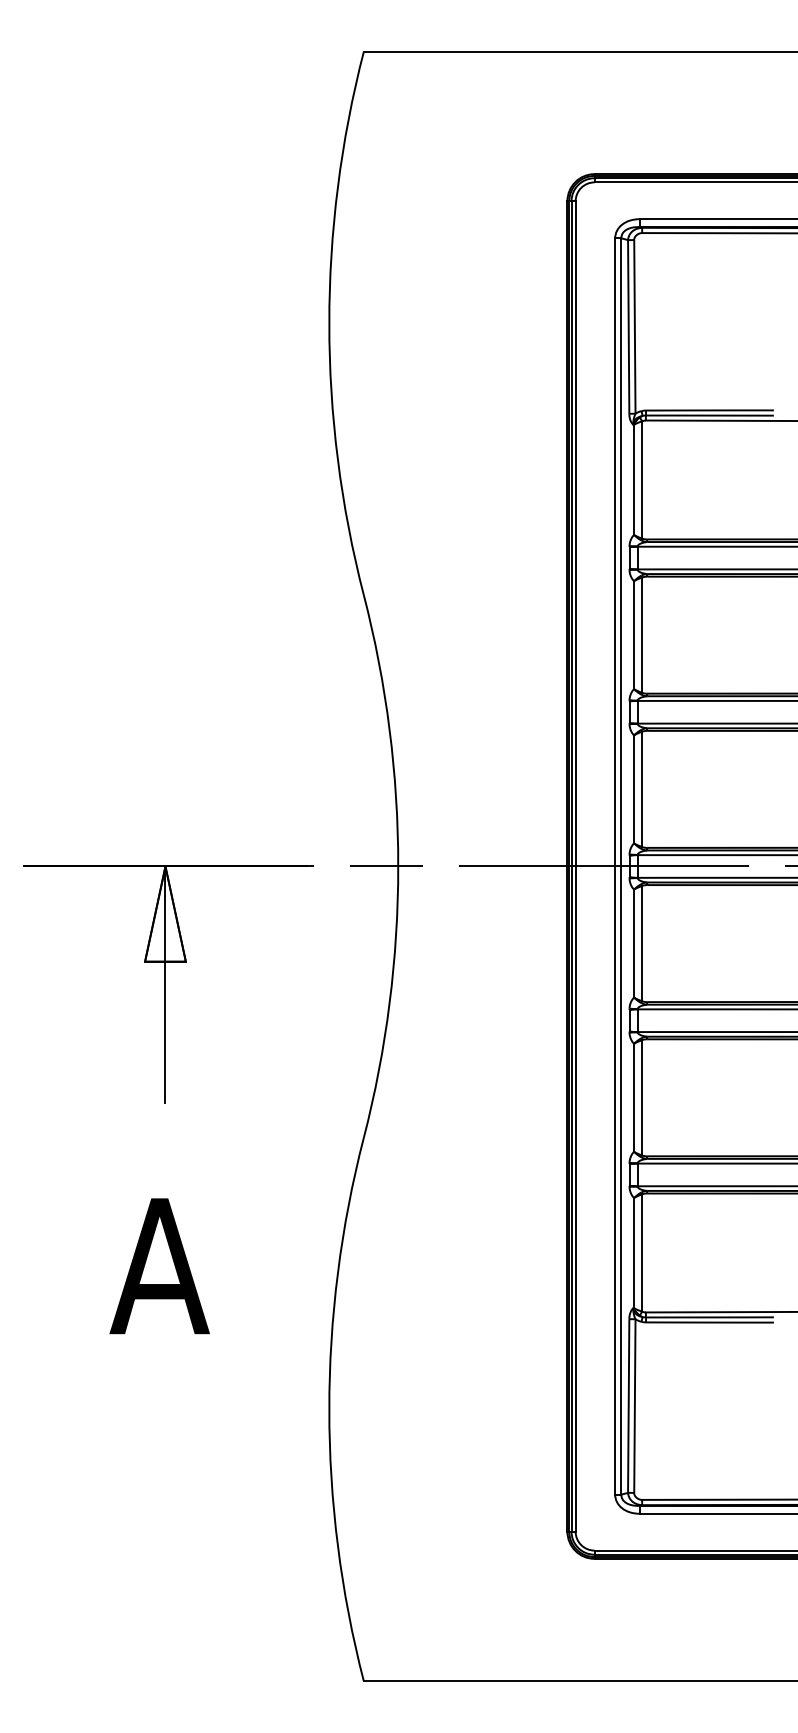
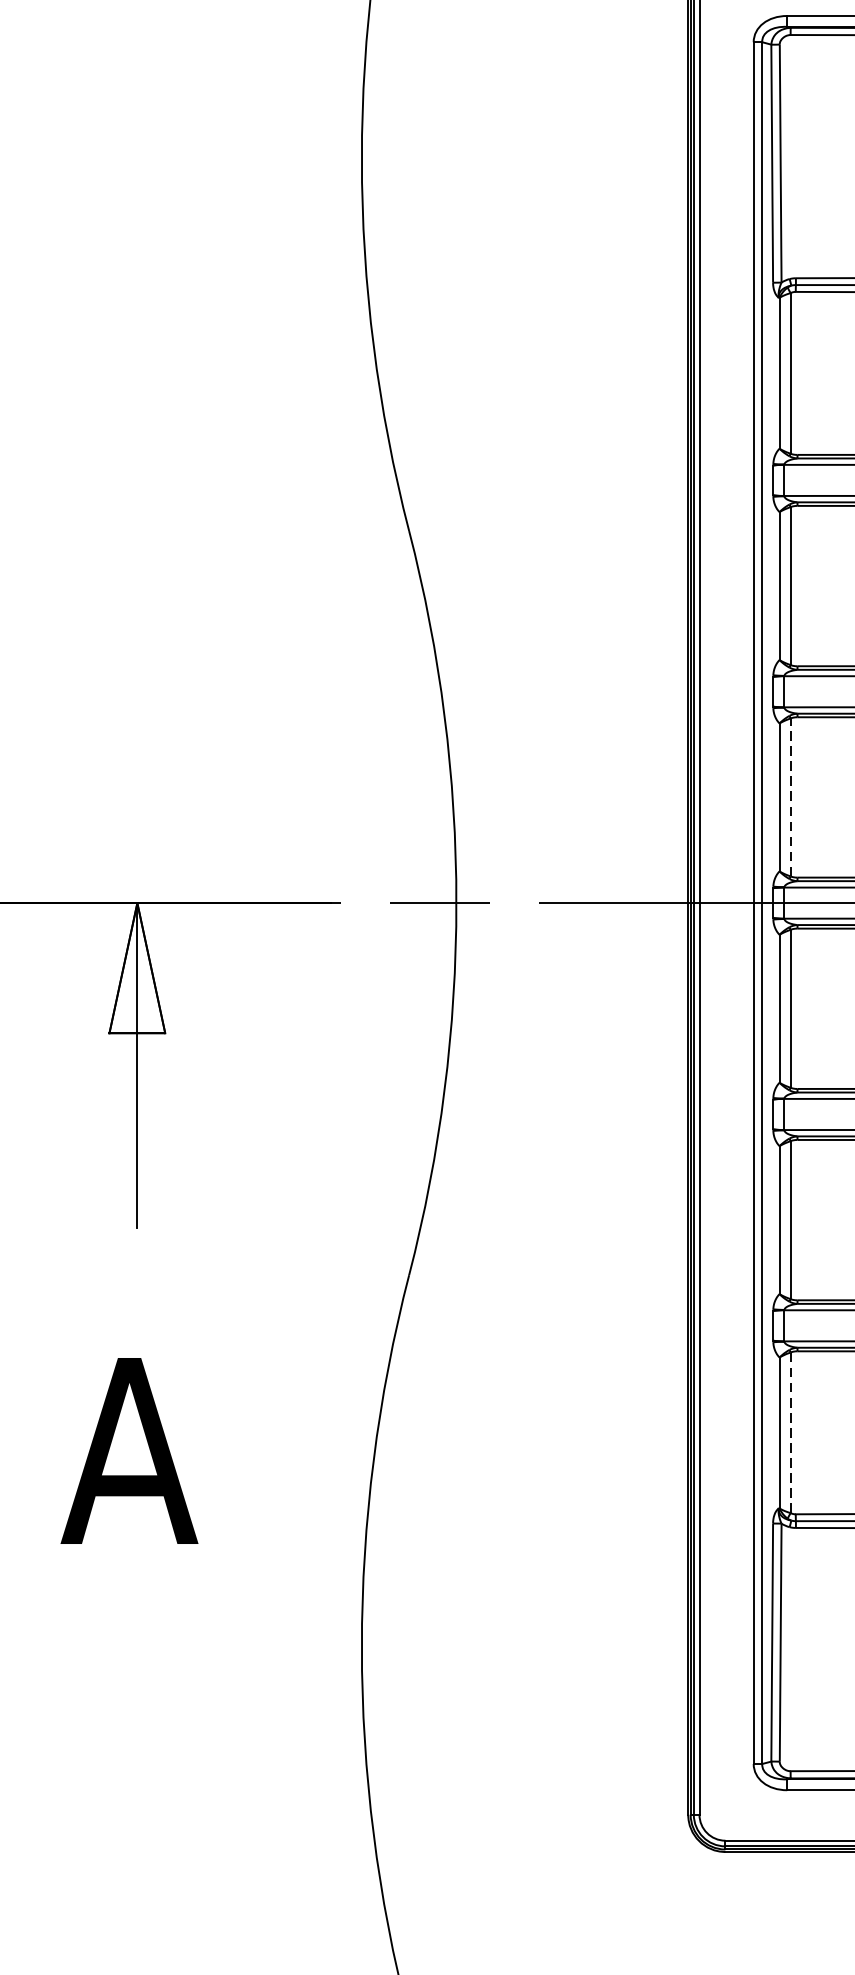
line: (642, 789) -> (791, 797), solid -> dashed
line: (642, 1252) -> (791, 1432), solid -> dashed

